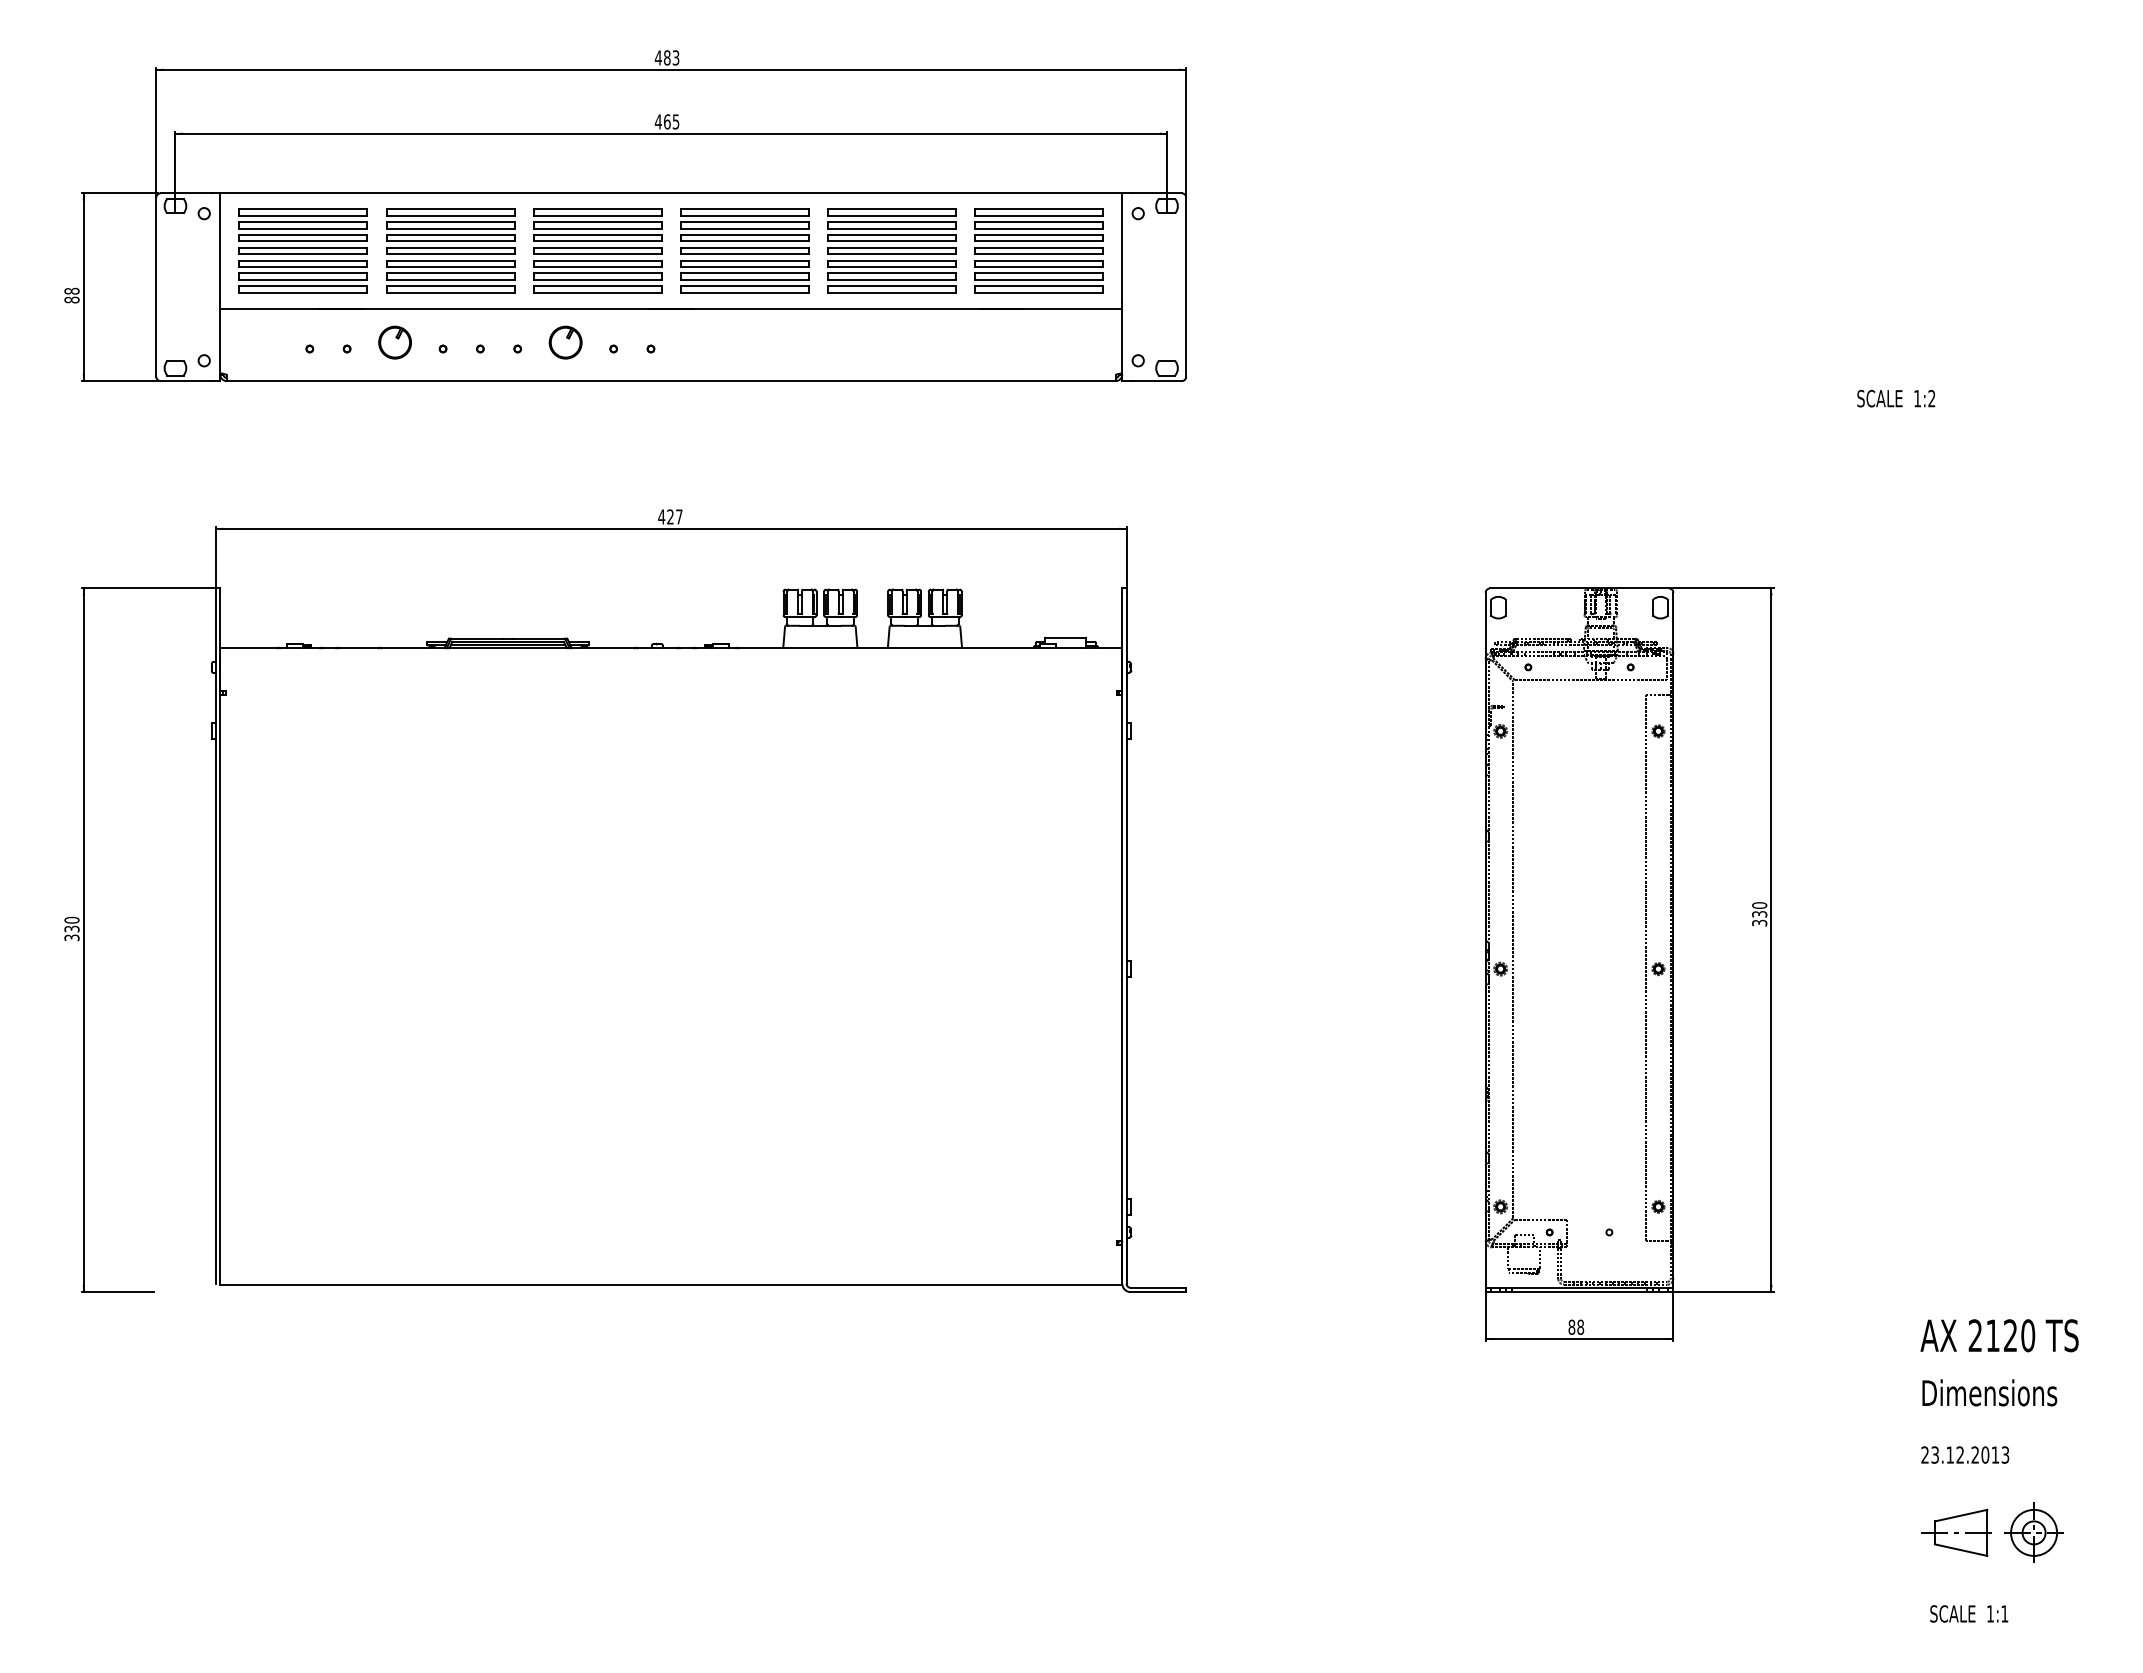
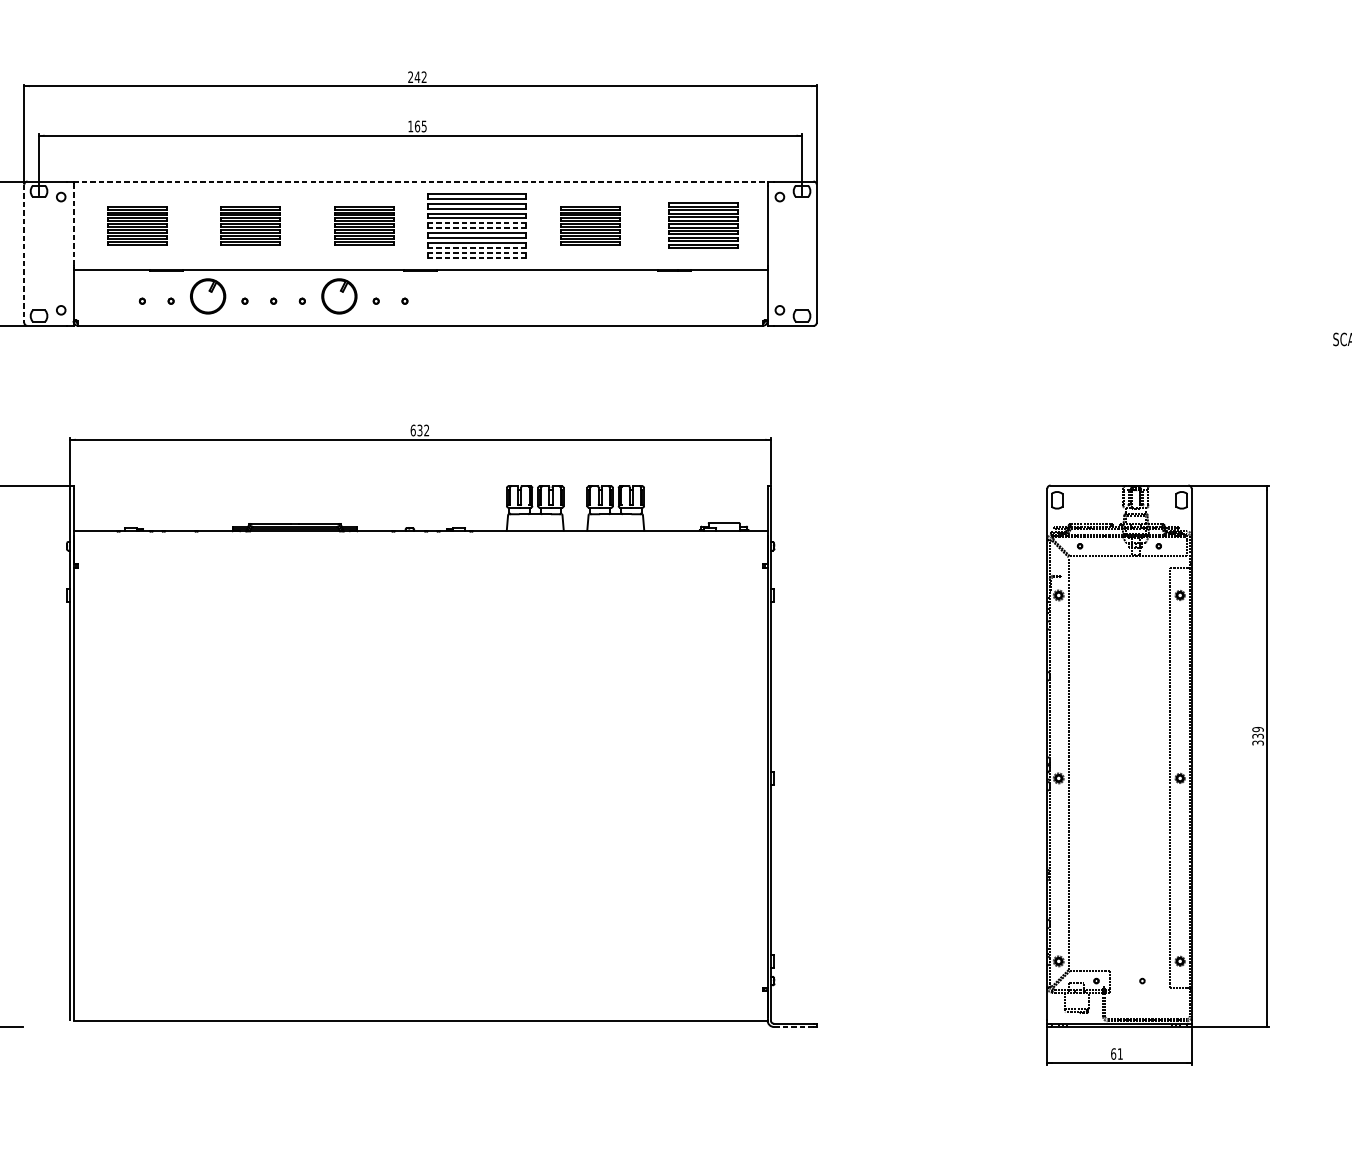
text: (666, 57) -> (416, 76), 483 -> 242
text: (658, 121) -> (410, 126), 465 -> 165
line: (671, 193) -> (420, 181), solid -> dashed
line: (744, 247) -> (476, 223), solid -> dashed
line: (220, 250) -> (73, 225), solid -> dashed
part: (302, 250) -> (136, 225), size x0.6
part: (450, 250) -> (250, 225), size x0.6
part: (597, 250) -> (363, 225), size x0.6
part: (891, 250) -> (590, 225), size x0.6
part: (1038, 250) -> (703, 225), size x0.7
line: (744, 254) -> (476, 228), solid -> dashed
line: (744, 279) -> (476, 247), solid -> dashed
line: (744, 286) -> (476, 253), solid -> dashed
line: (156, 287) -> (24, 253), solid -> dashed
line: (744, 292) -> (476, 257), solid -> dashed
part: (394, 342) -> (207, 296), size x1.4
part: (565, 342) -> (339, 296), size x1.4
text: (670, 516) -> (419, 430), 427 -> 632
text: (1759, 905) -> (1257, 729), 330 -> 339
line: (1156, 1292) -> (793, 1027), solid -> dashed
text: (1576, 1326) -> (1117, 1053), 88 -> 61

